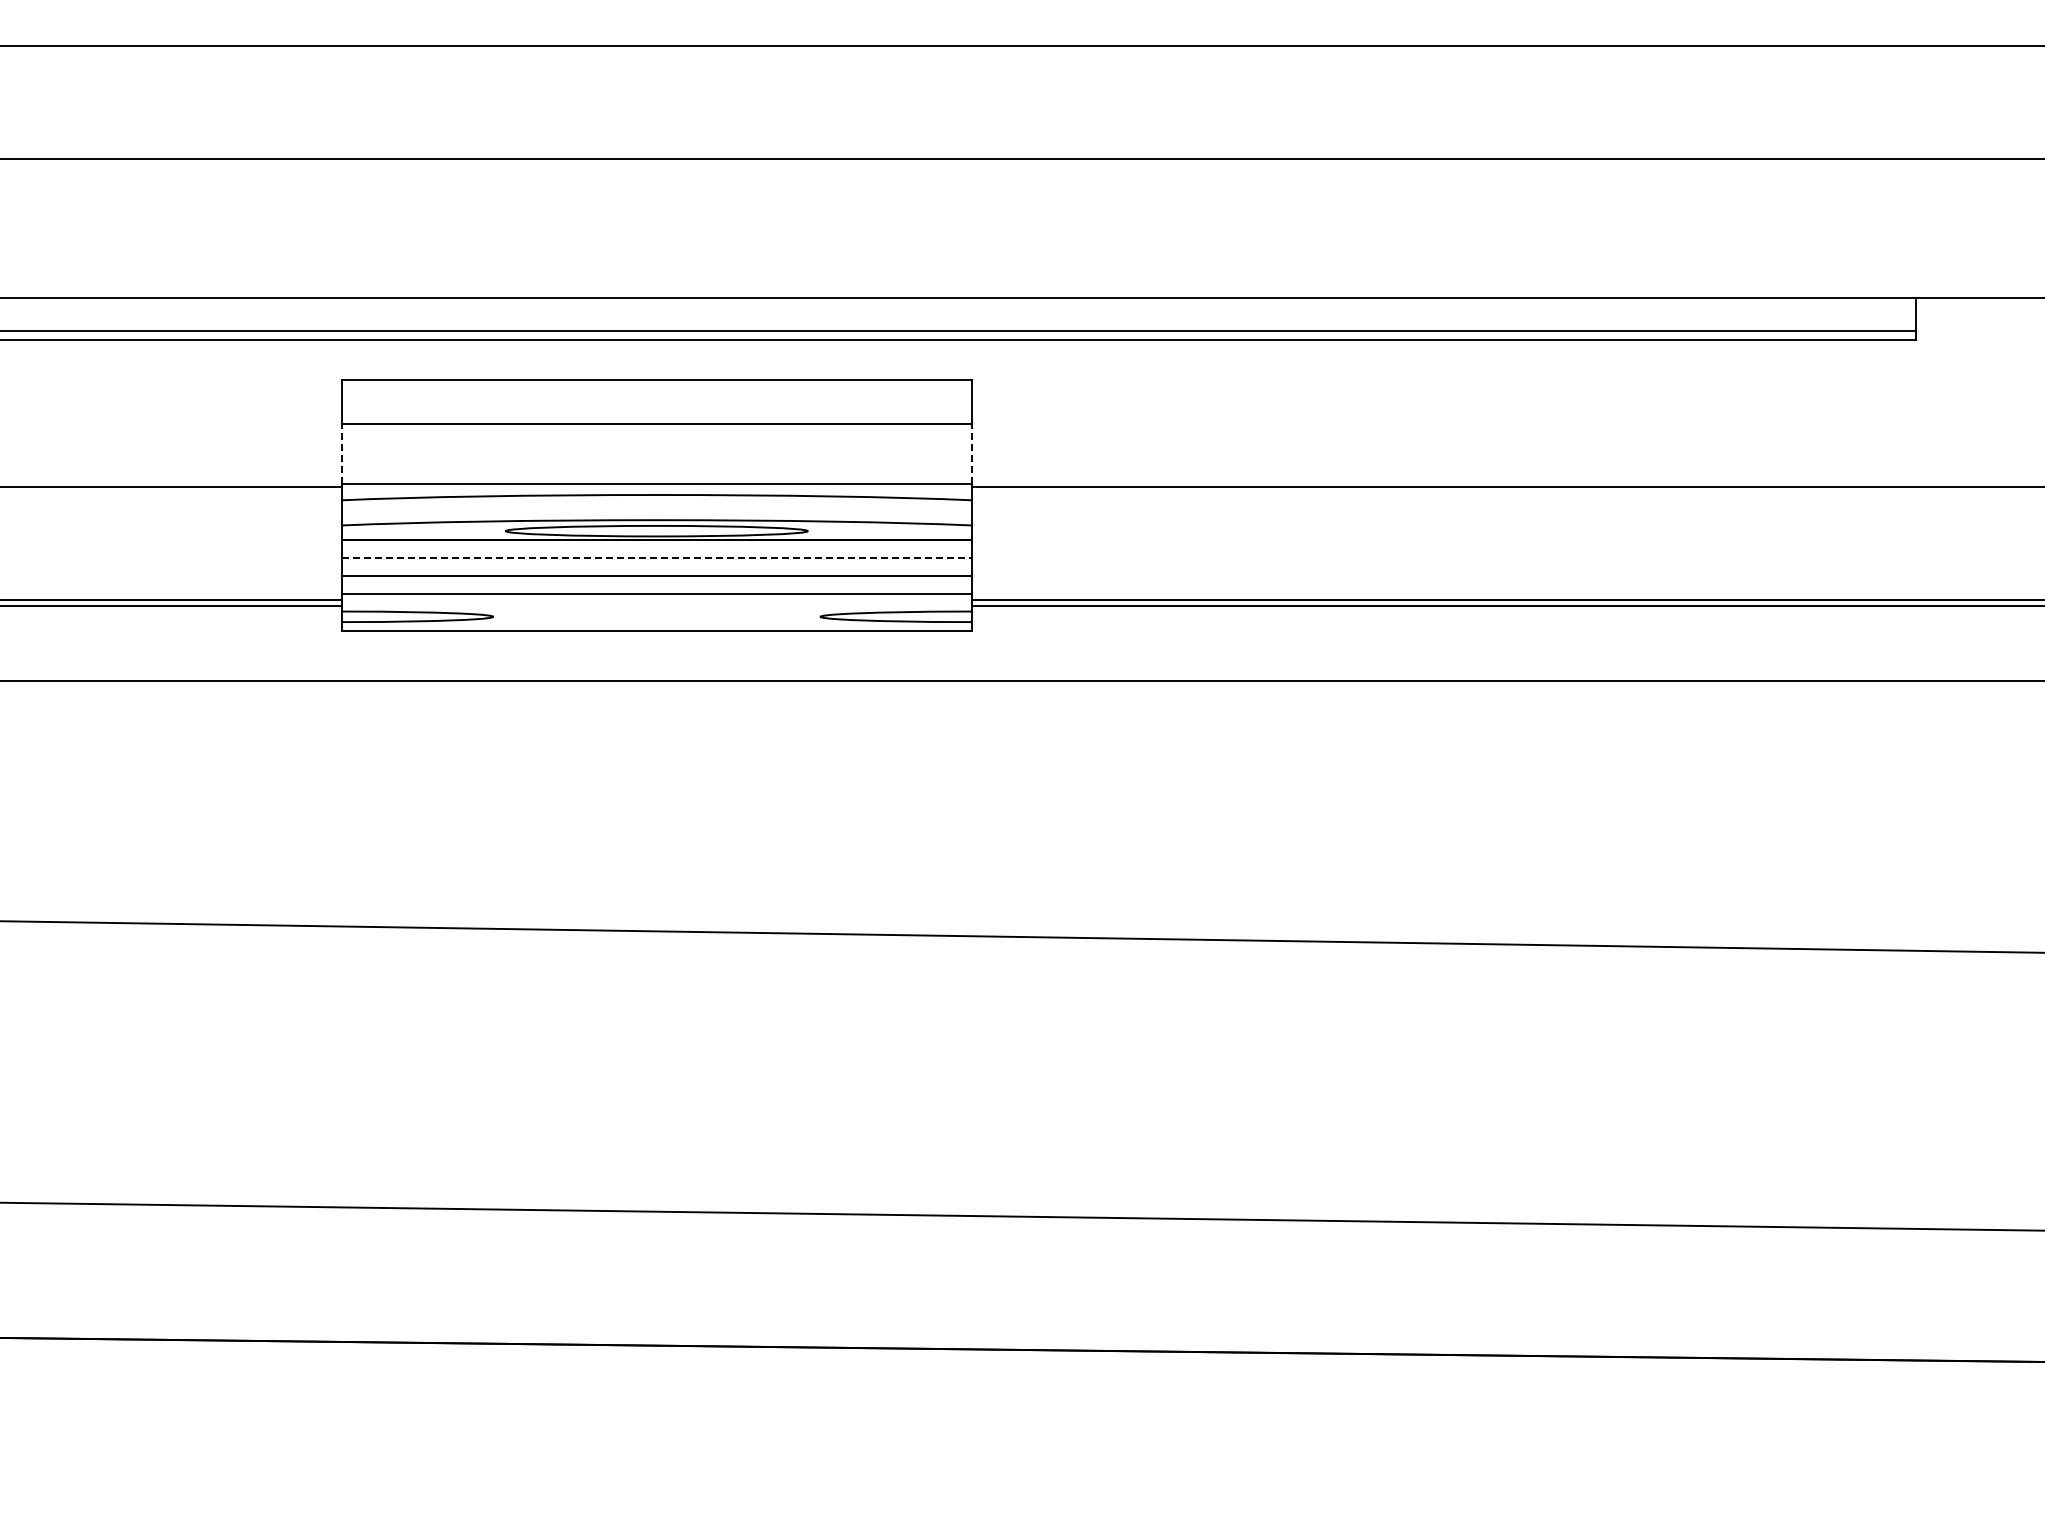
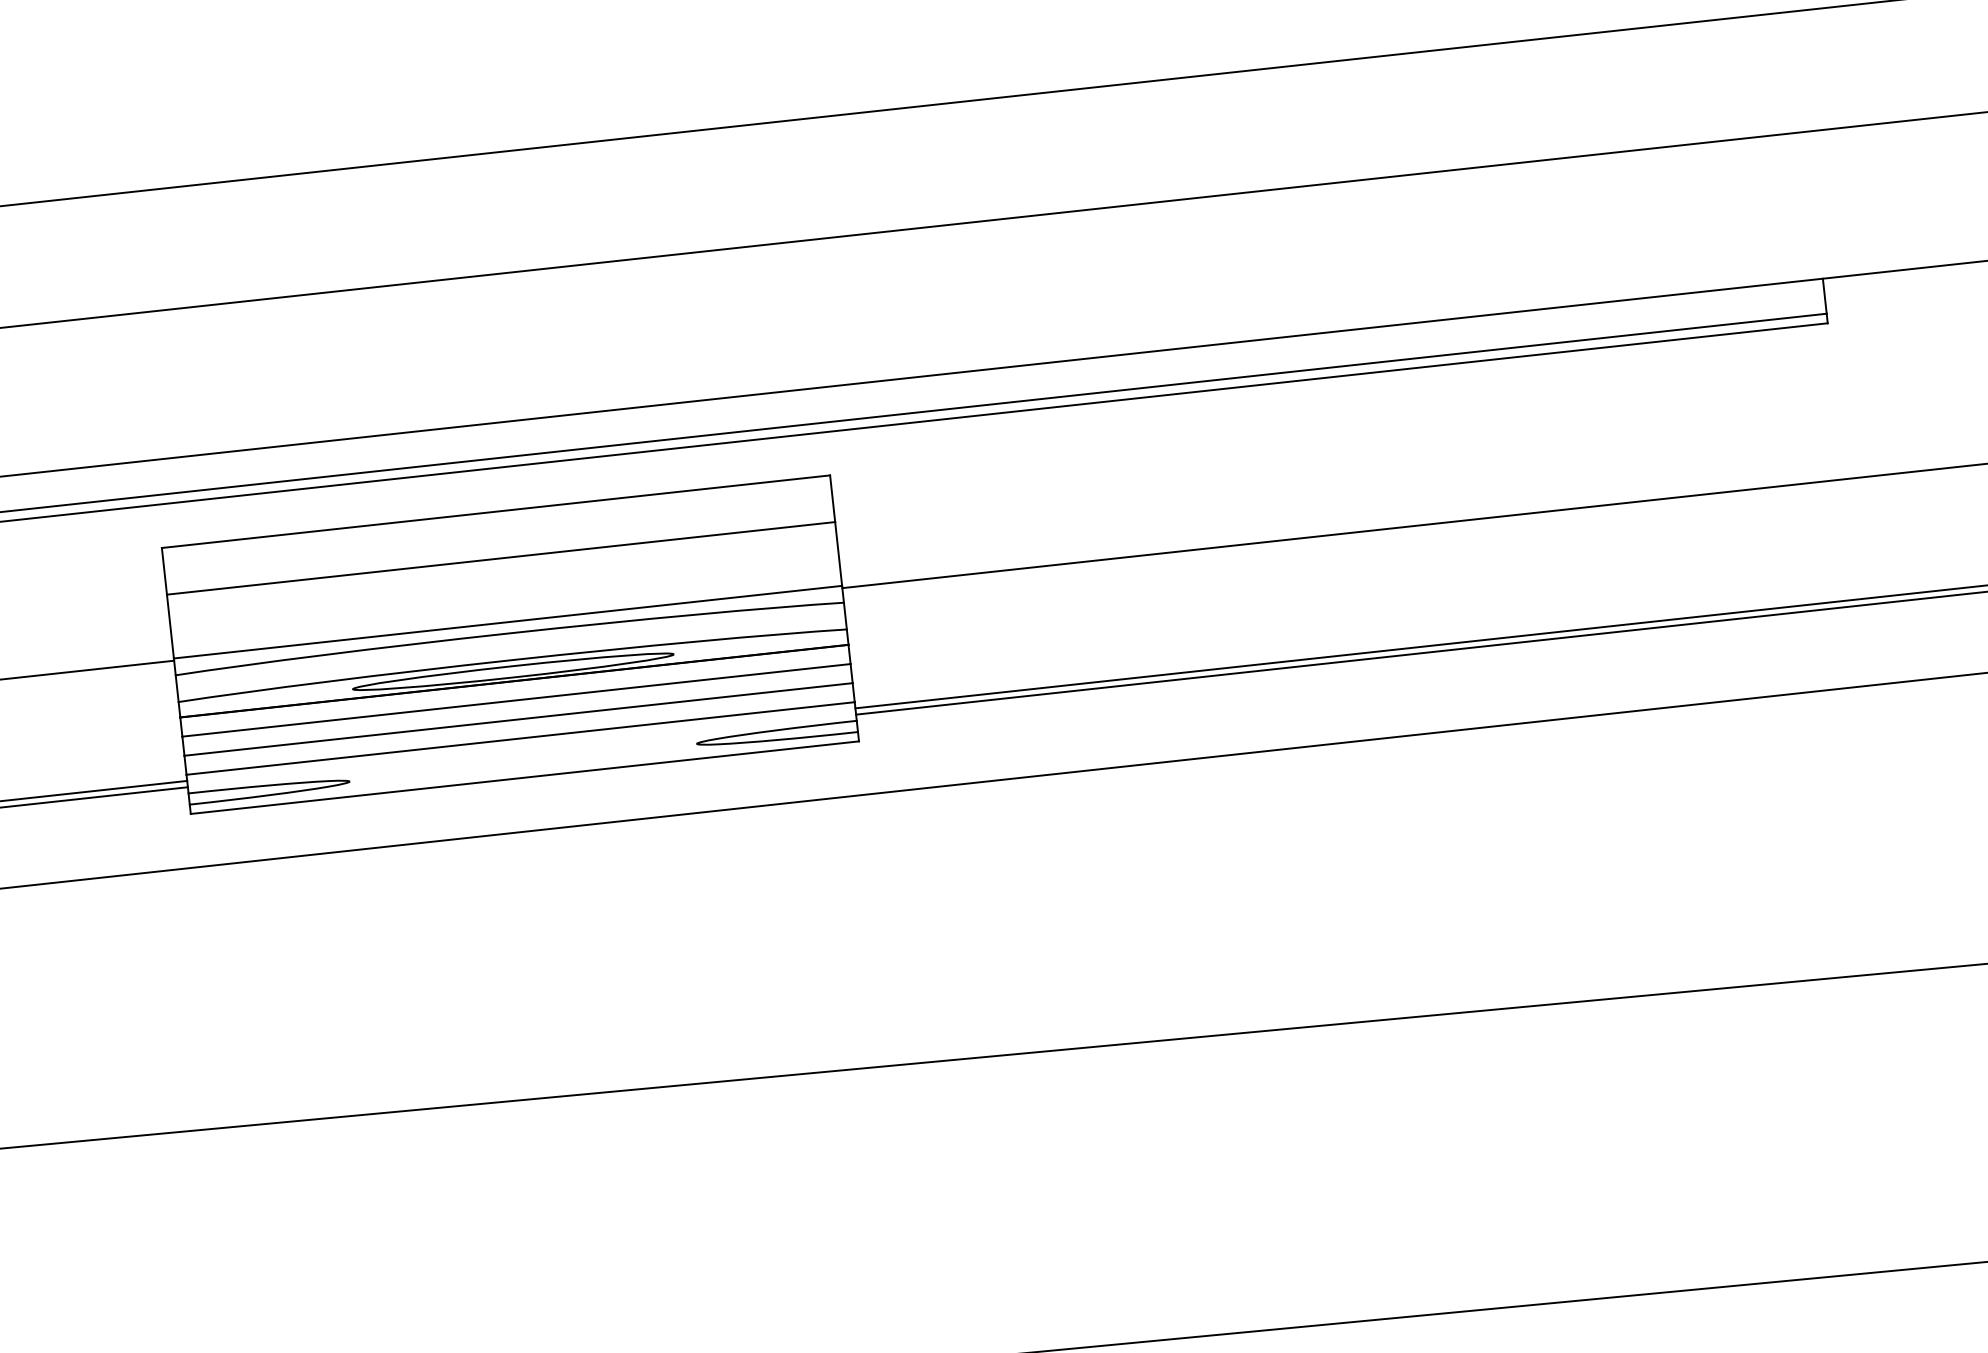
line: (342, 453) -> (170, 625), dashed -> solid
line: (971, 453) -> (838, 553), dashed -> solid
line: (656, 558) -> (516, 700), dashed -> solid

